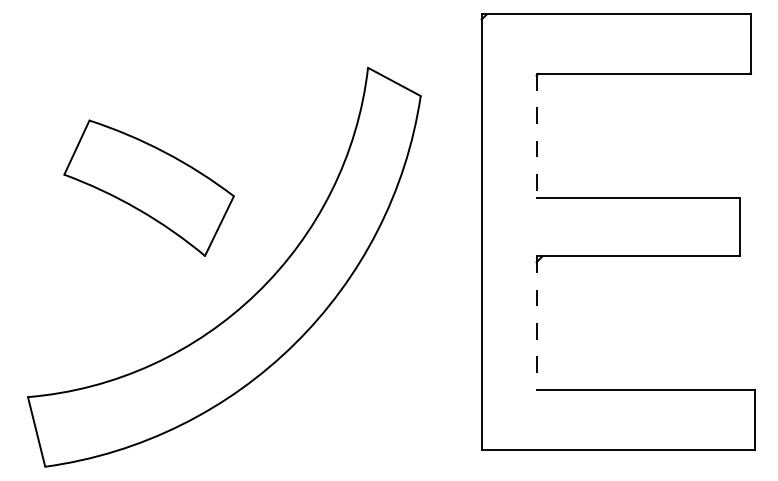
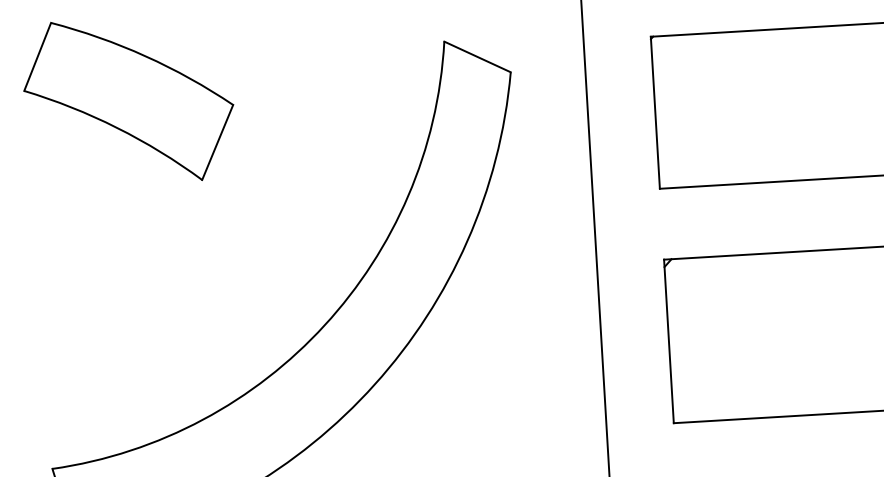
line: (536, 136) -> (655, 113), dashed -> solid
part: (148, 187) -> (128, 100), moved
line: (536, 323) -> (668, 341), dashed -> solid

